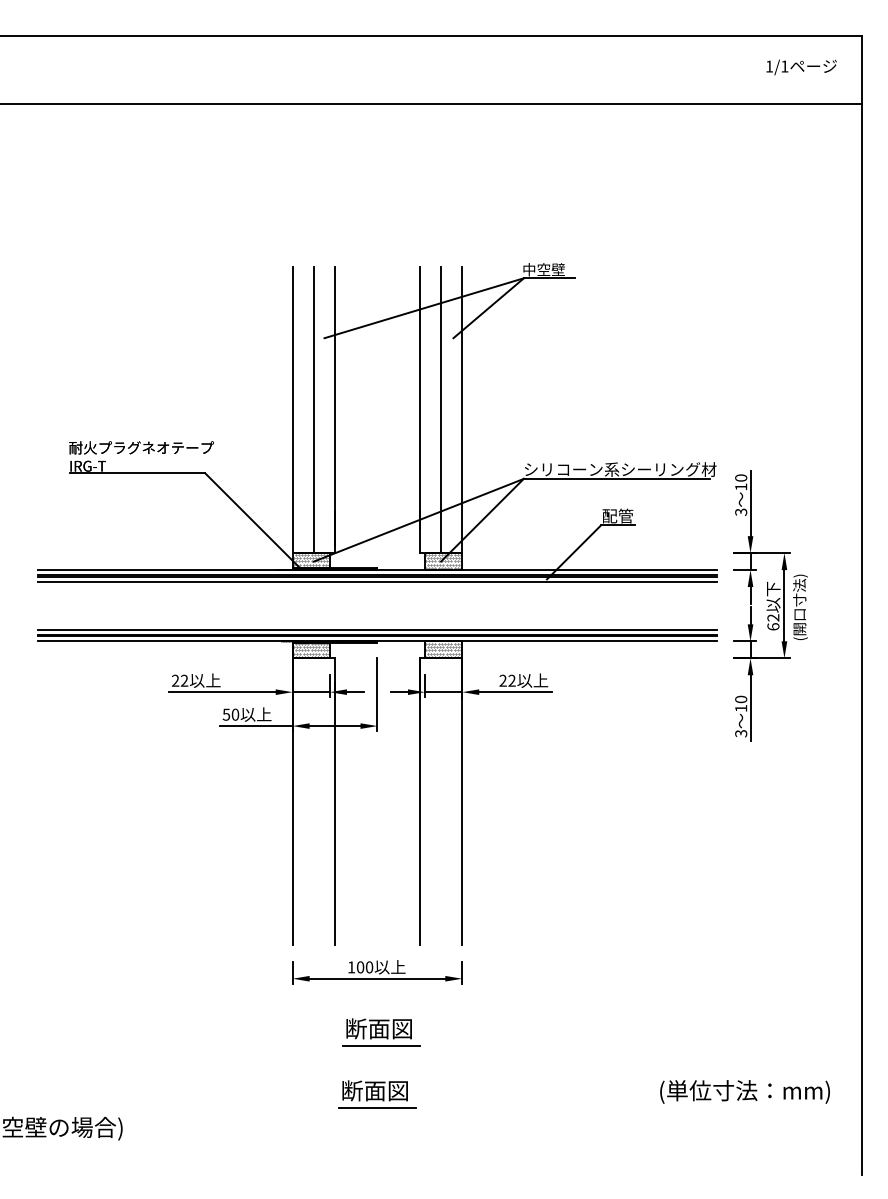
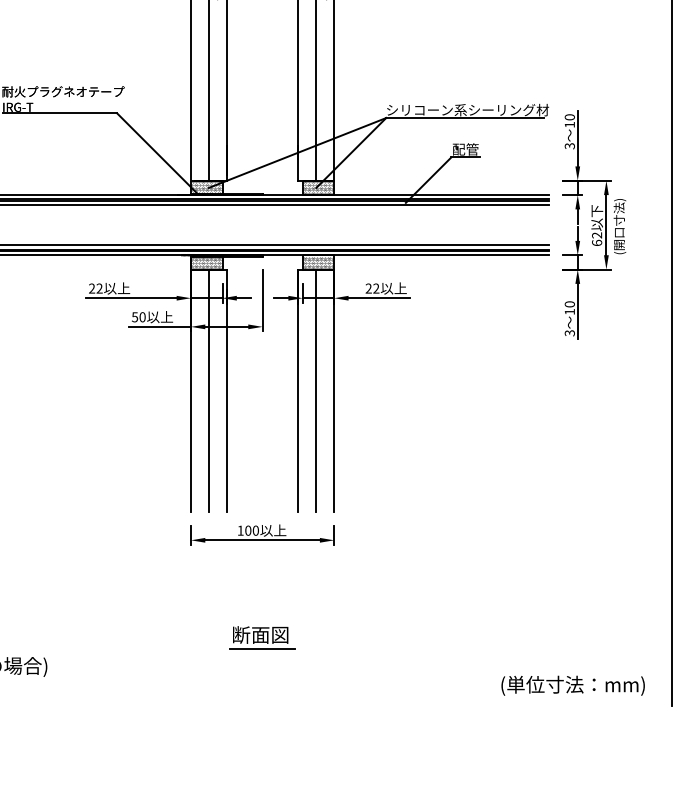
line: (313, 801) -> (208, 390), added
line: (441, 801) -> (316, 390), added
part: (381, 1032) -> (266, 585), removed
text: (744, 1091) -> (572, 685), moved

